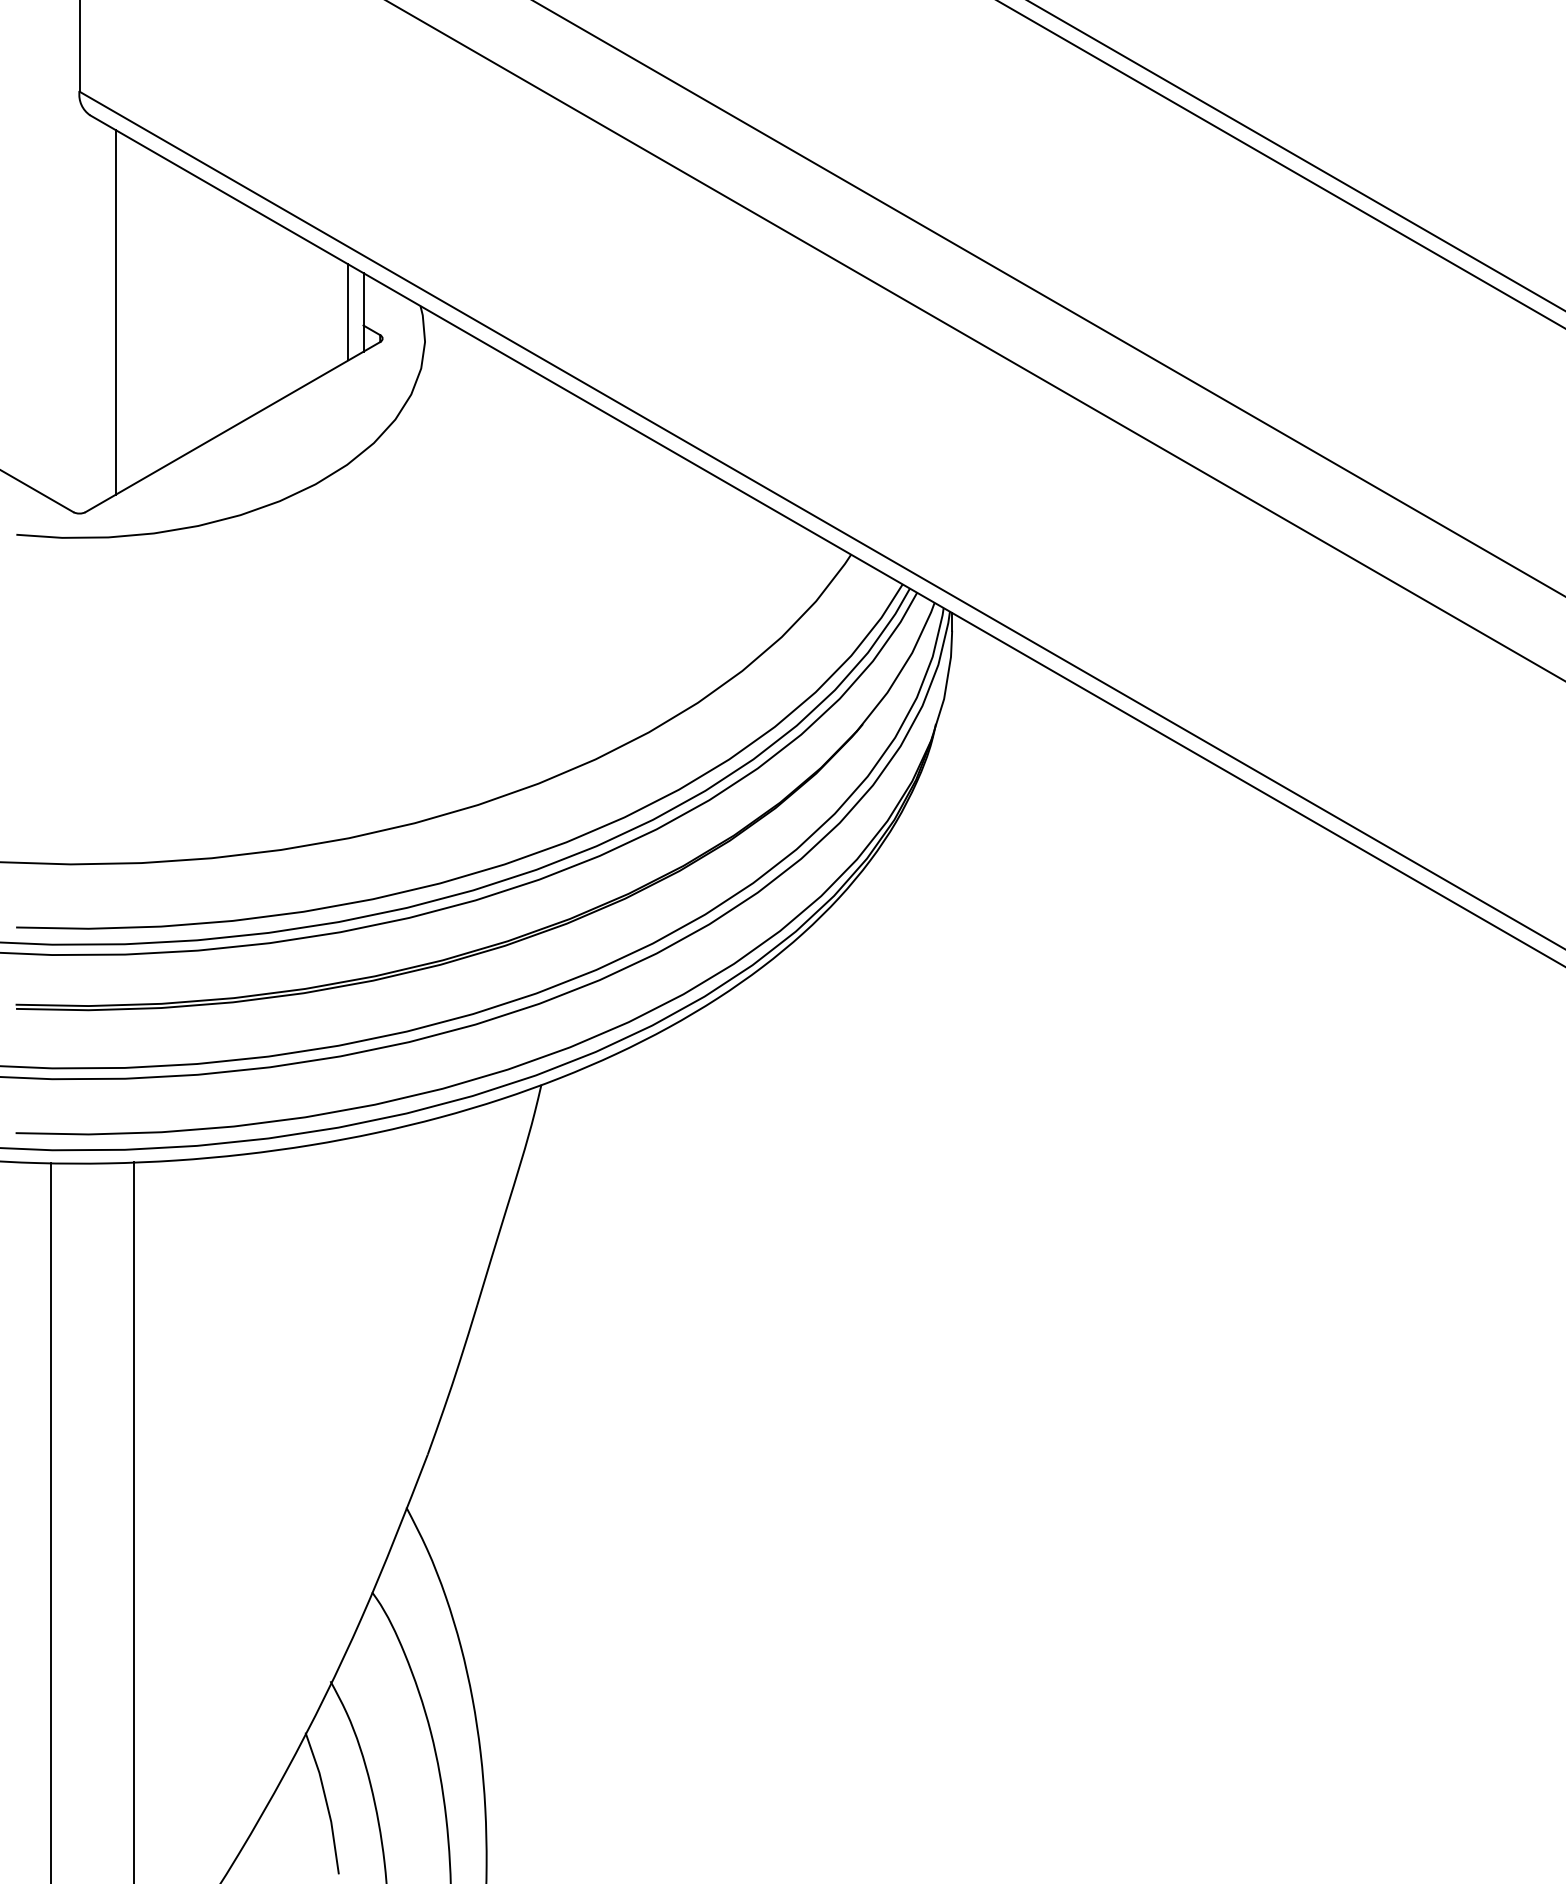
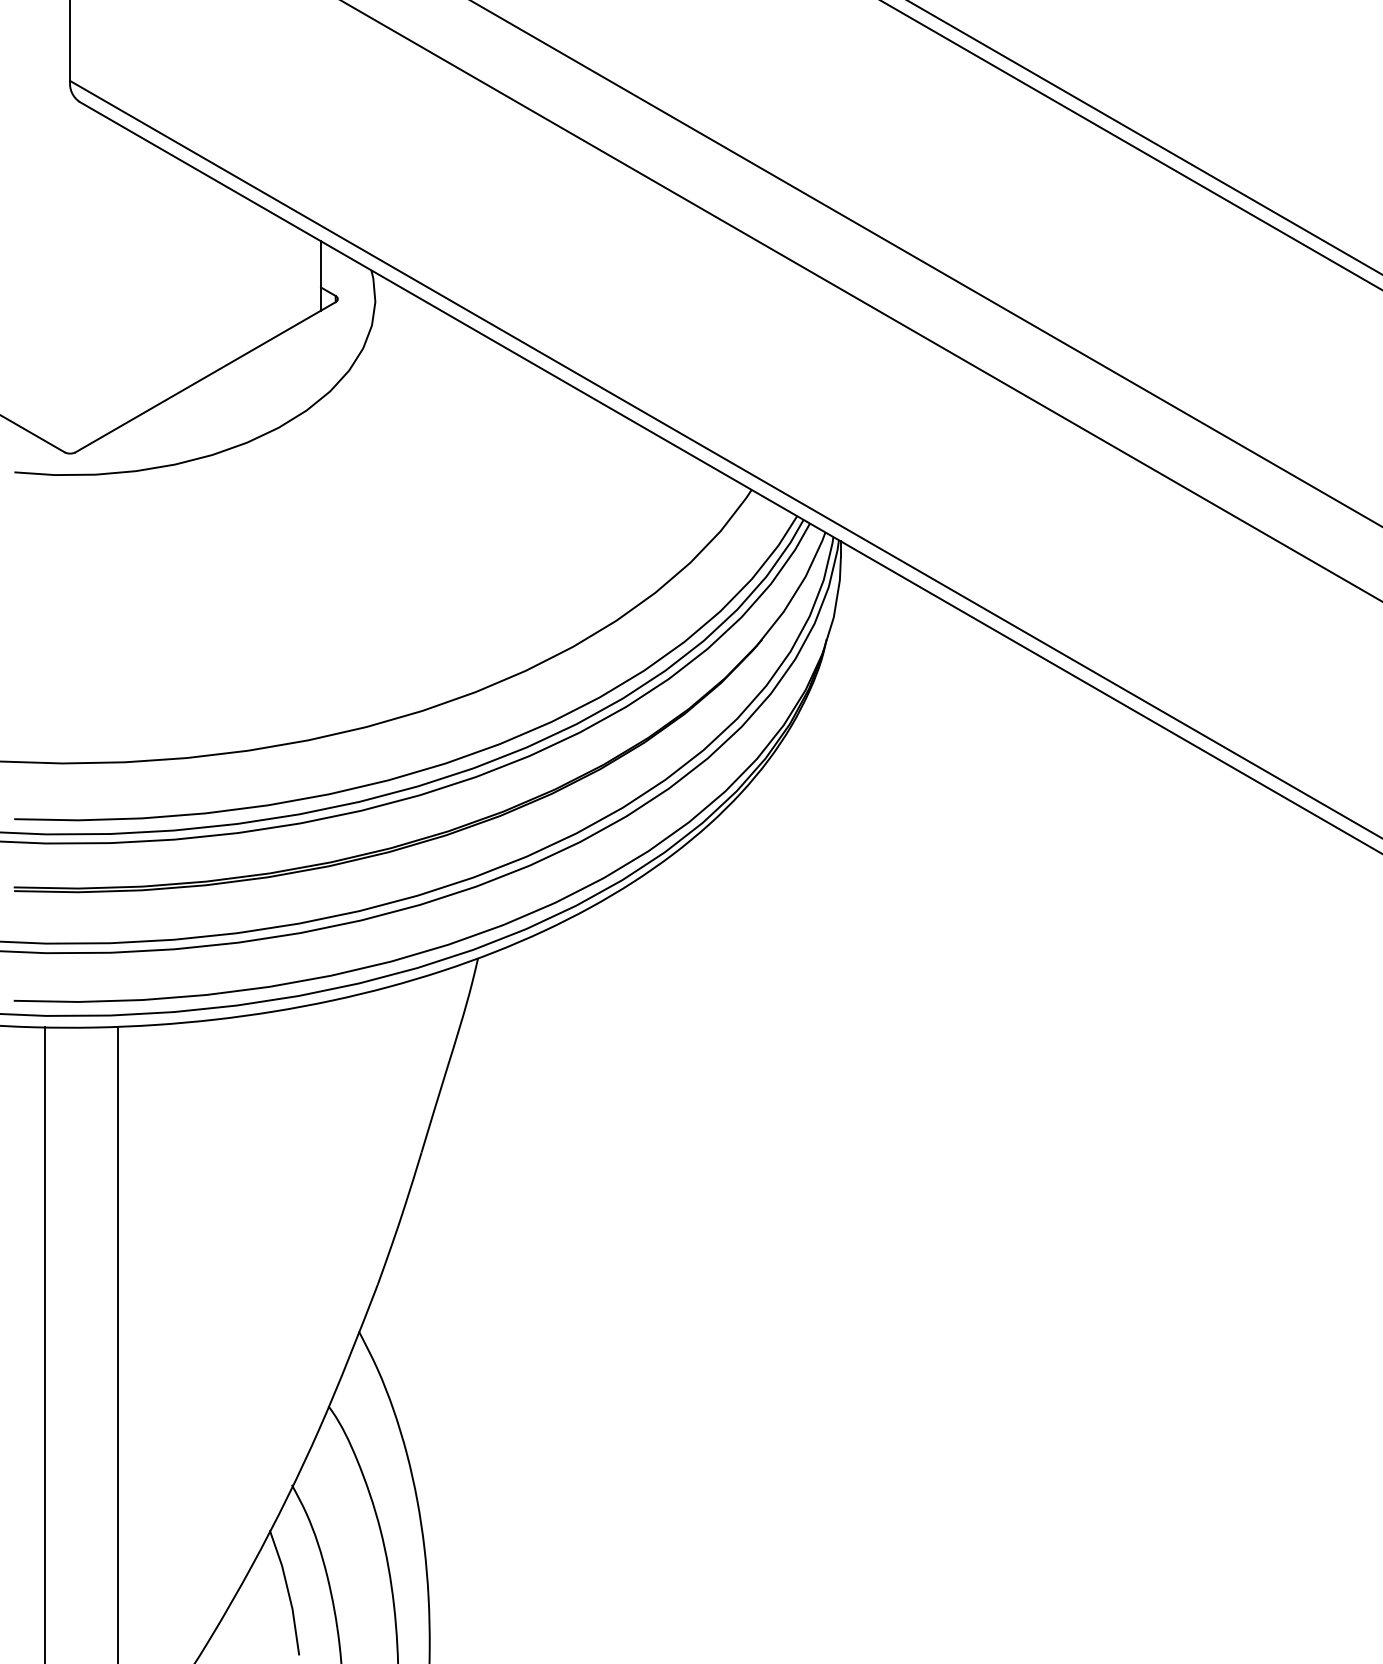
line: (116, 312) -> (102, 276), removed
line: (348, 312) -> (307, 276), removed

